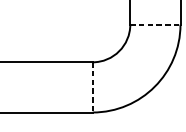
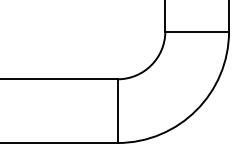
line: (155, 24) -> (197, 31), dashed -> solid
line: (92, 87) -> (117, 111), dashed -> solid

